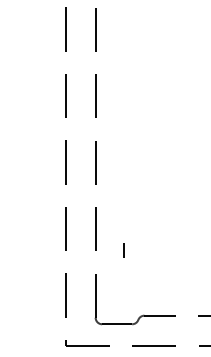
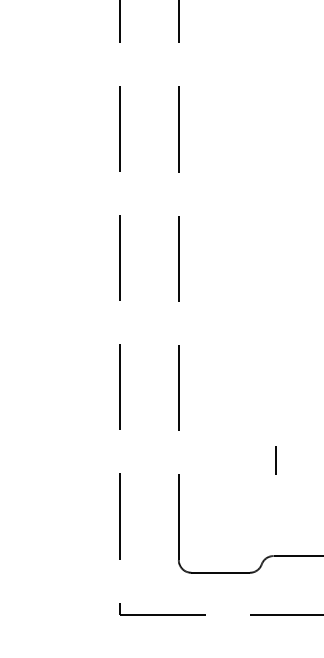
line: (123, 250) -> (273, 460), moved

